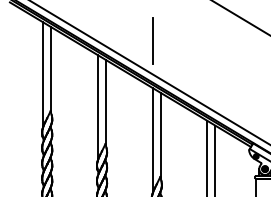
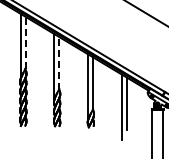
line: (152, 41) -> (88, 25), removed
line: (50, 68) -> (25, 42), solid -> dashed
line: (105, 101) -> (59, 62), solid -> dashed

